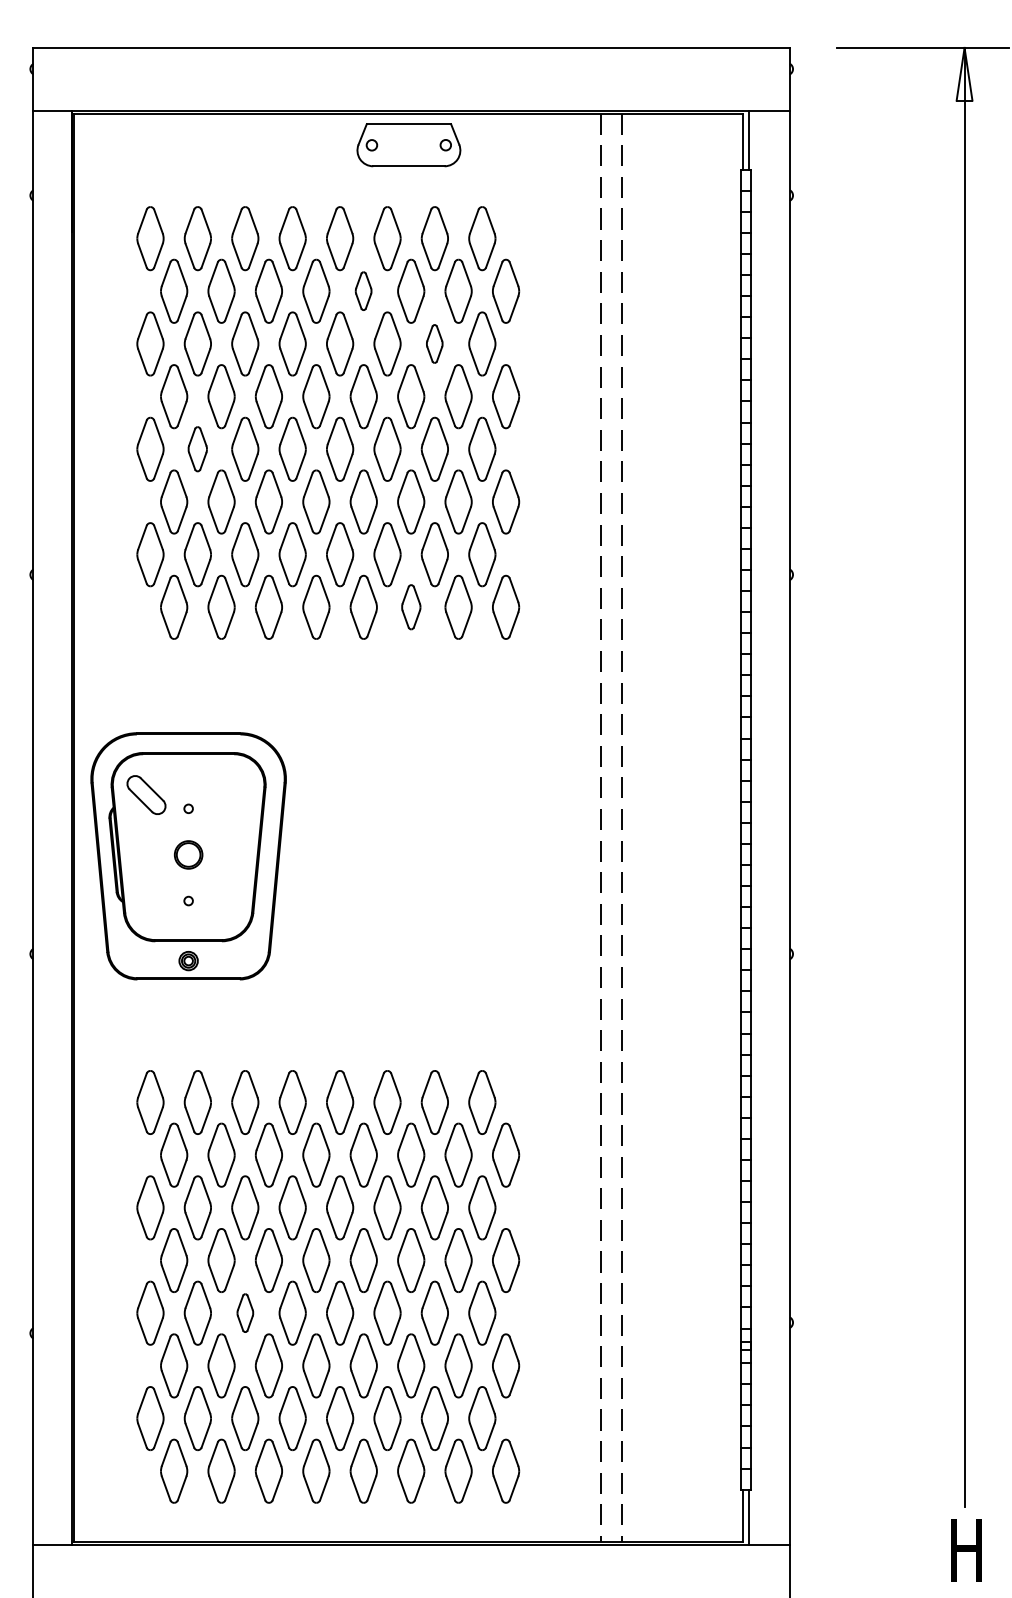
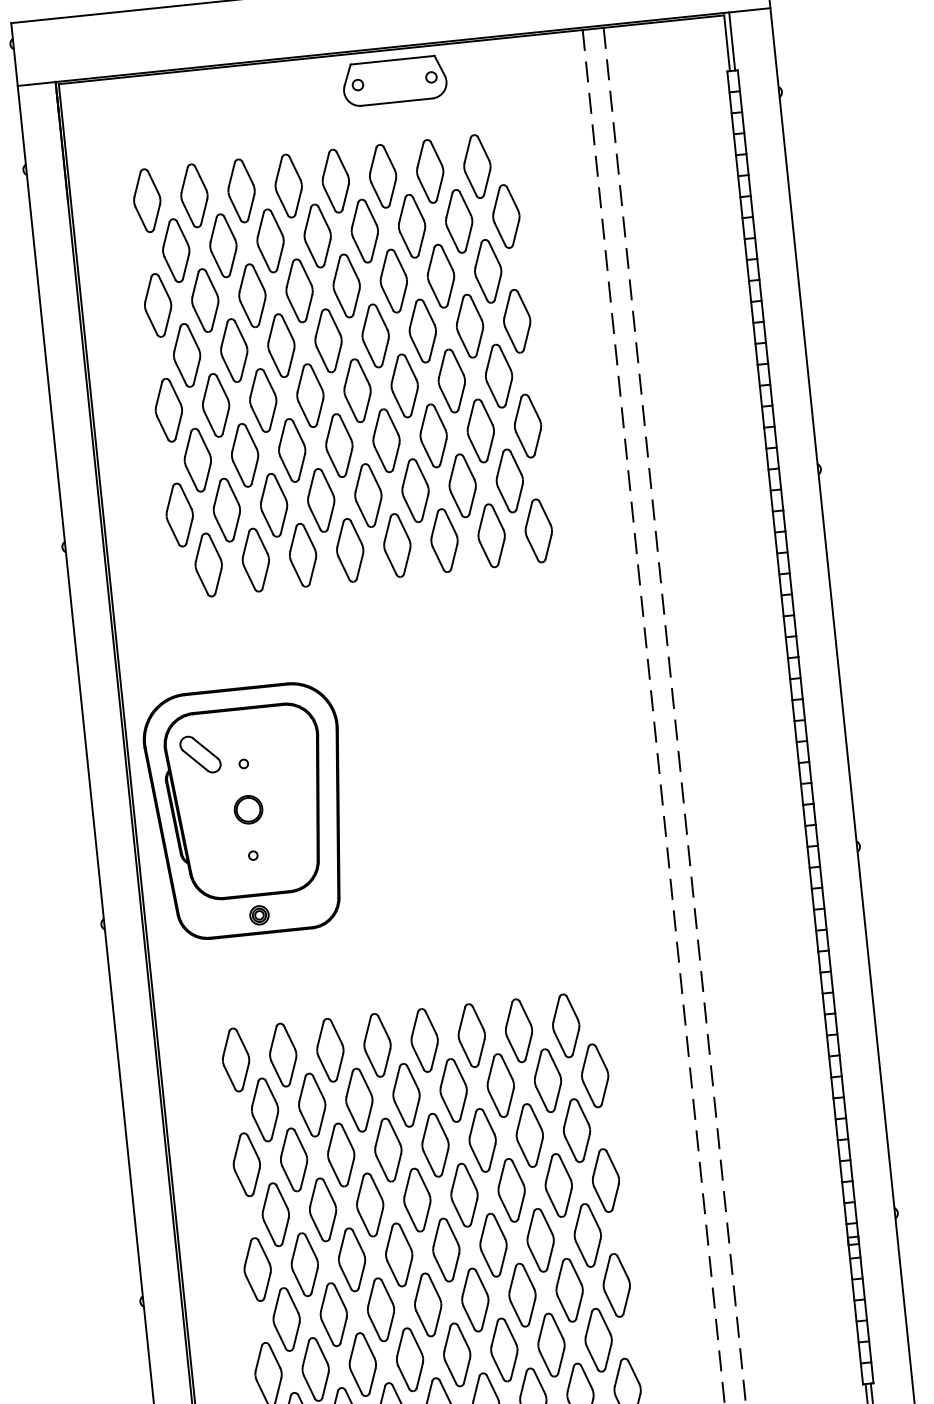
part: (363, 290) -> (364, 230), size x1.67
part: (434, 343) -> (440, 275), size x1.67
part: (197, 448) -> (215, 404), size x1.43
part: (411, 606) -> (444, 539), size x1.43
part: (245, 1312) -> (352, 1259), size x1.67

